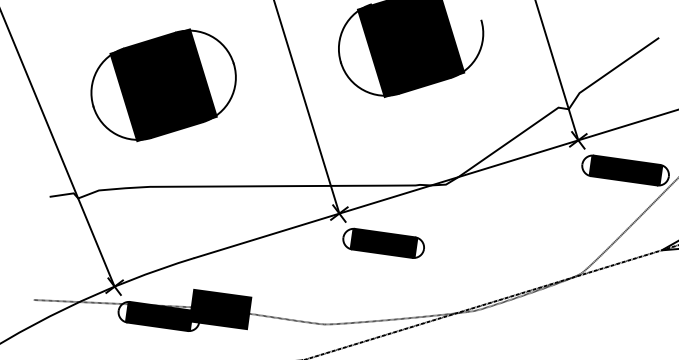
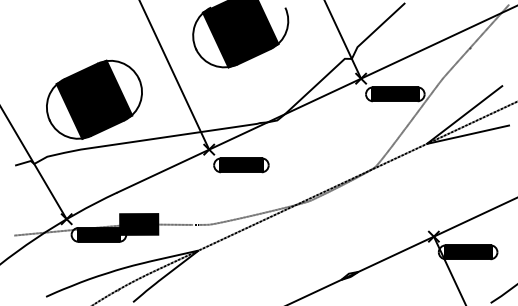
part: (163, 84) -> (94, 99), moved

